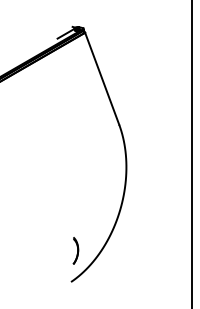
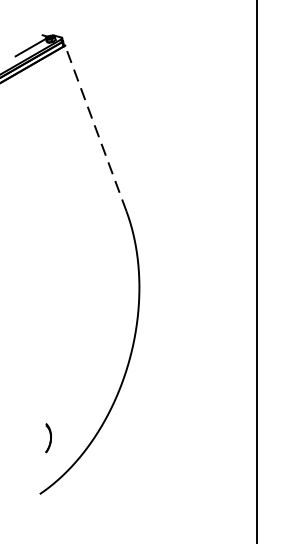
line: (102, 78) -> (96, 128), solid -> dashed
part: (75, 250) -> (47, 437), size x0.6

